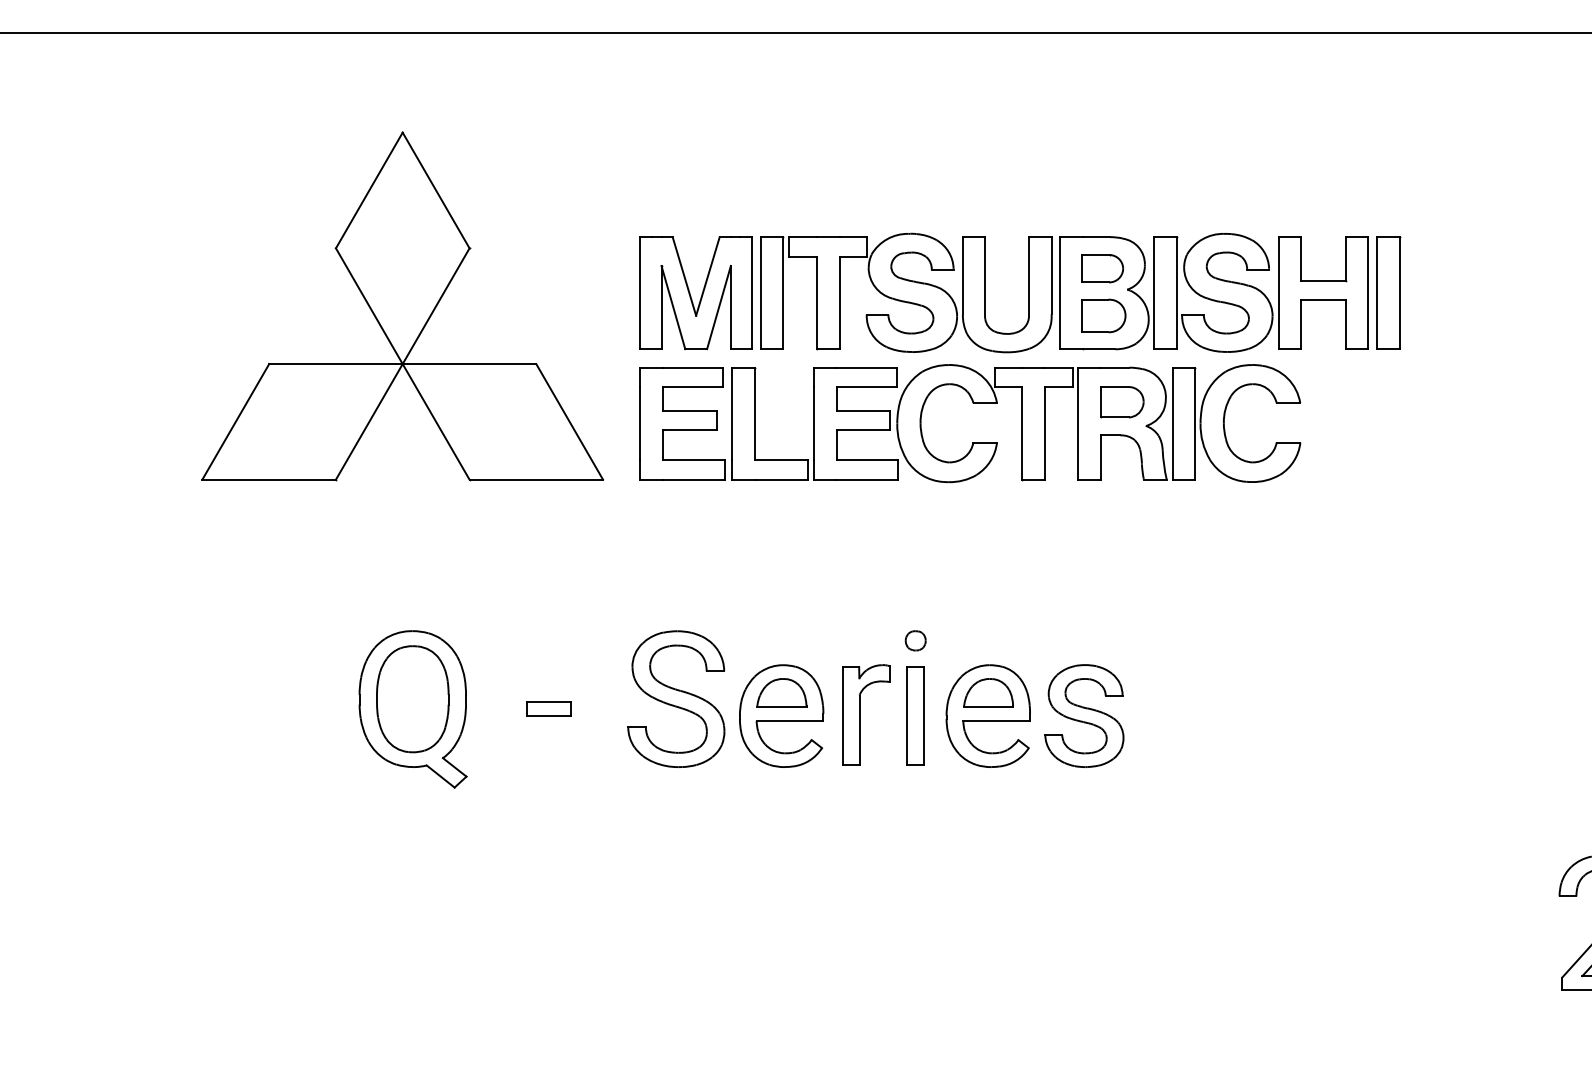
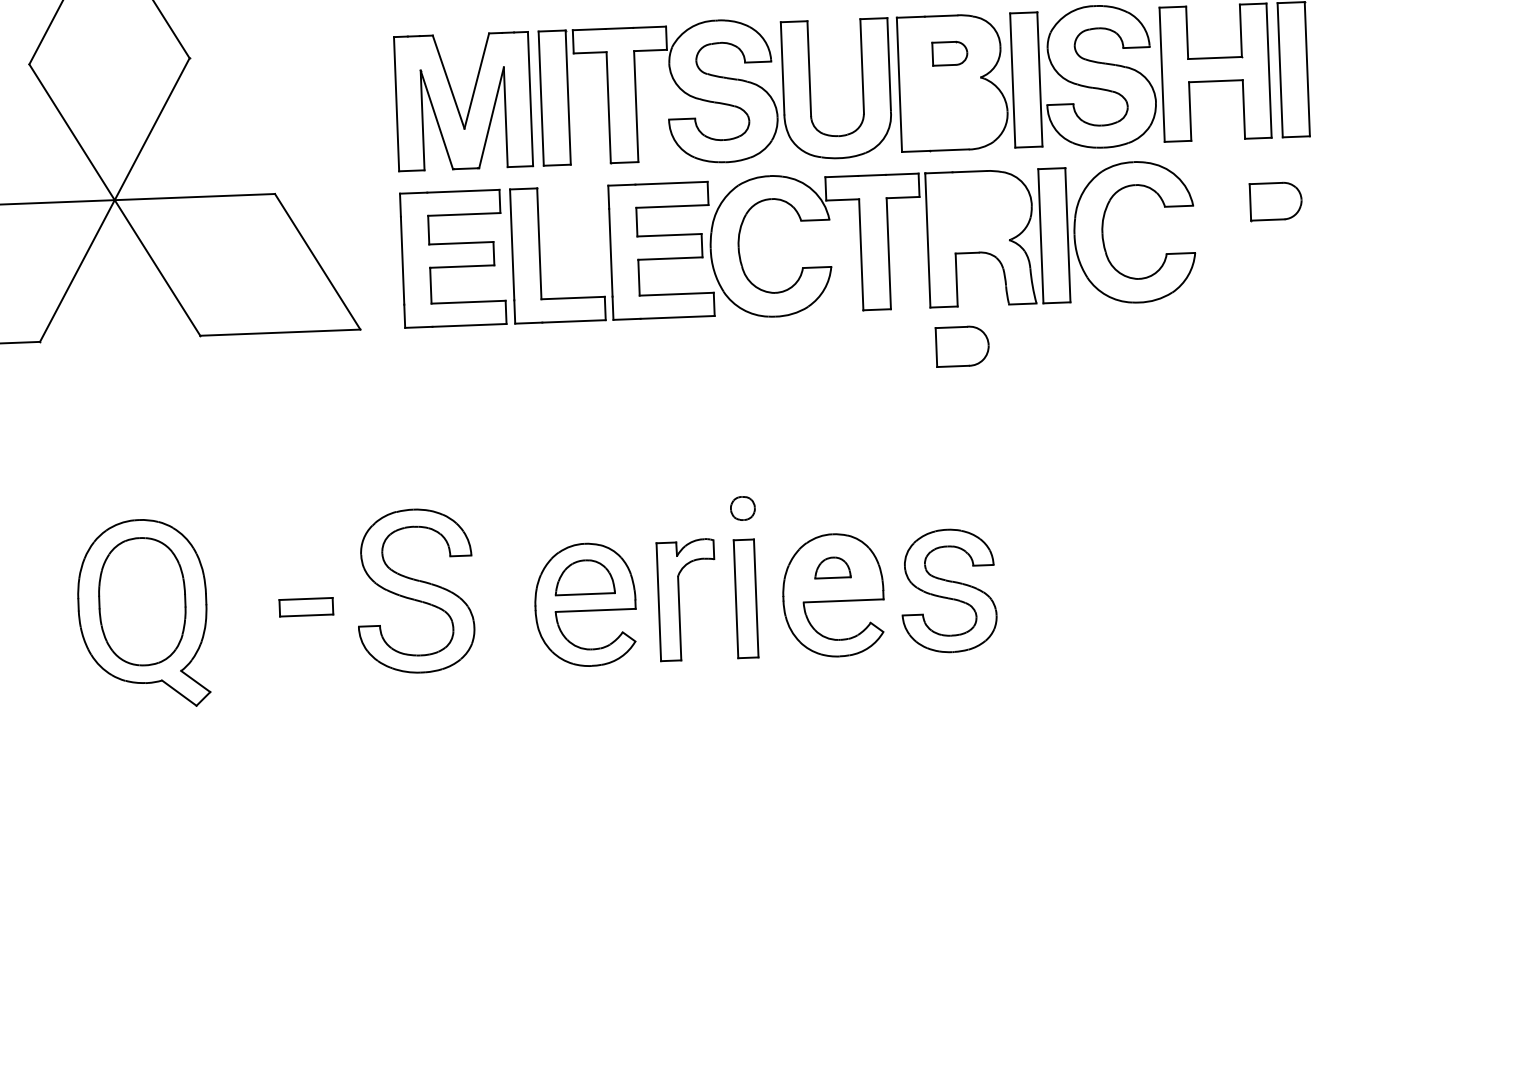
part: (1102, 268) -> (949, 53), size x0.7
part: (1103, 315) -> (962, 345), moved
part: (1122, 402) -> (1276, 201), moved
part: (988, 692) -> (832, 567), size x0.6
part: (676, 698) -> (415, 590), moved

